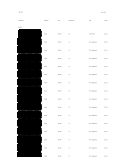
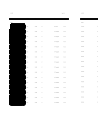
line: (63, 22) -> (38, 19), added

